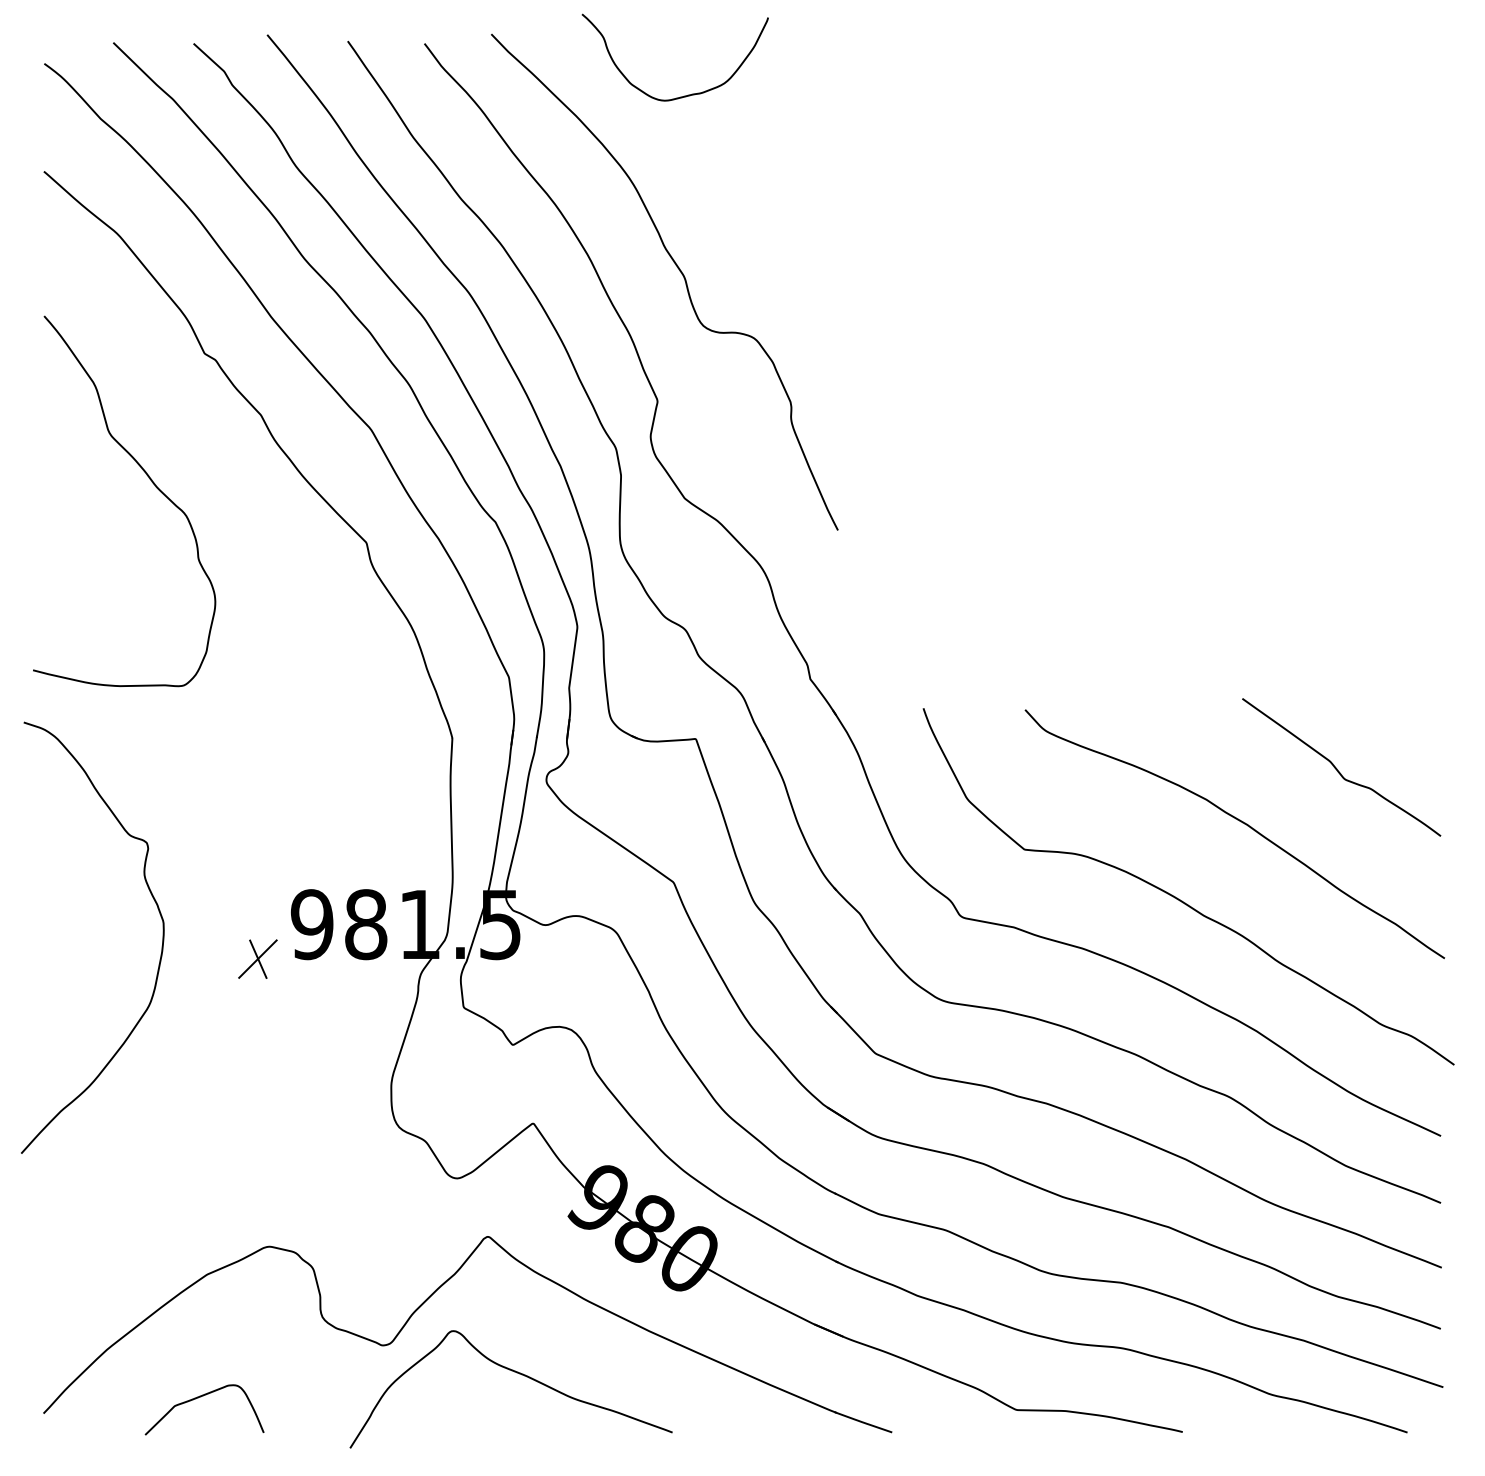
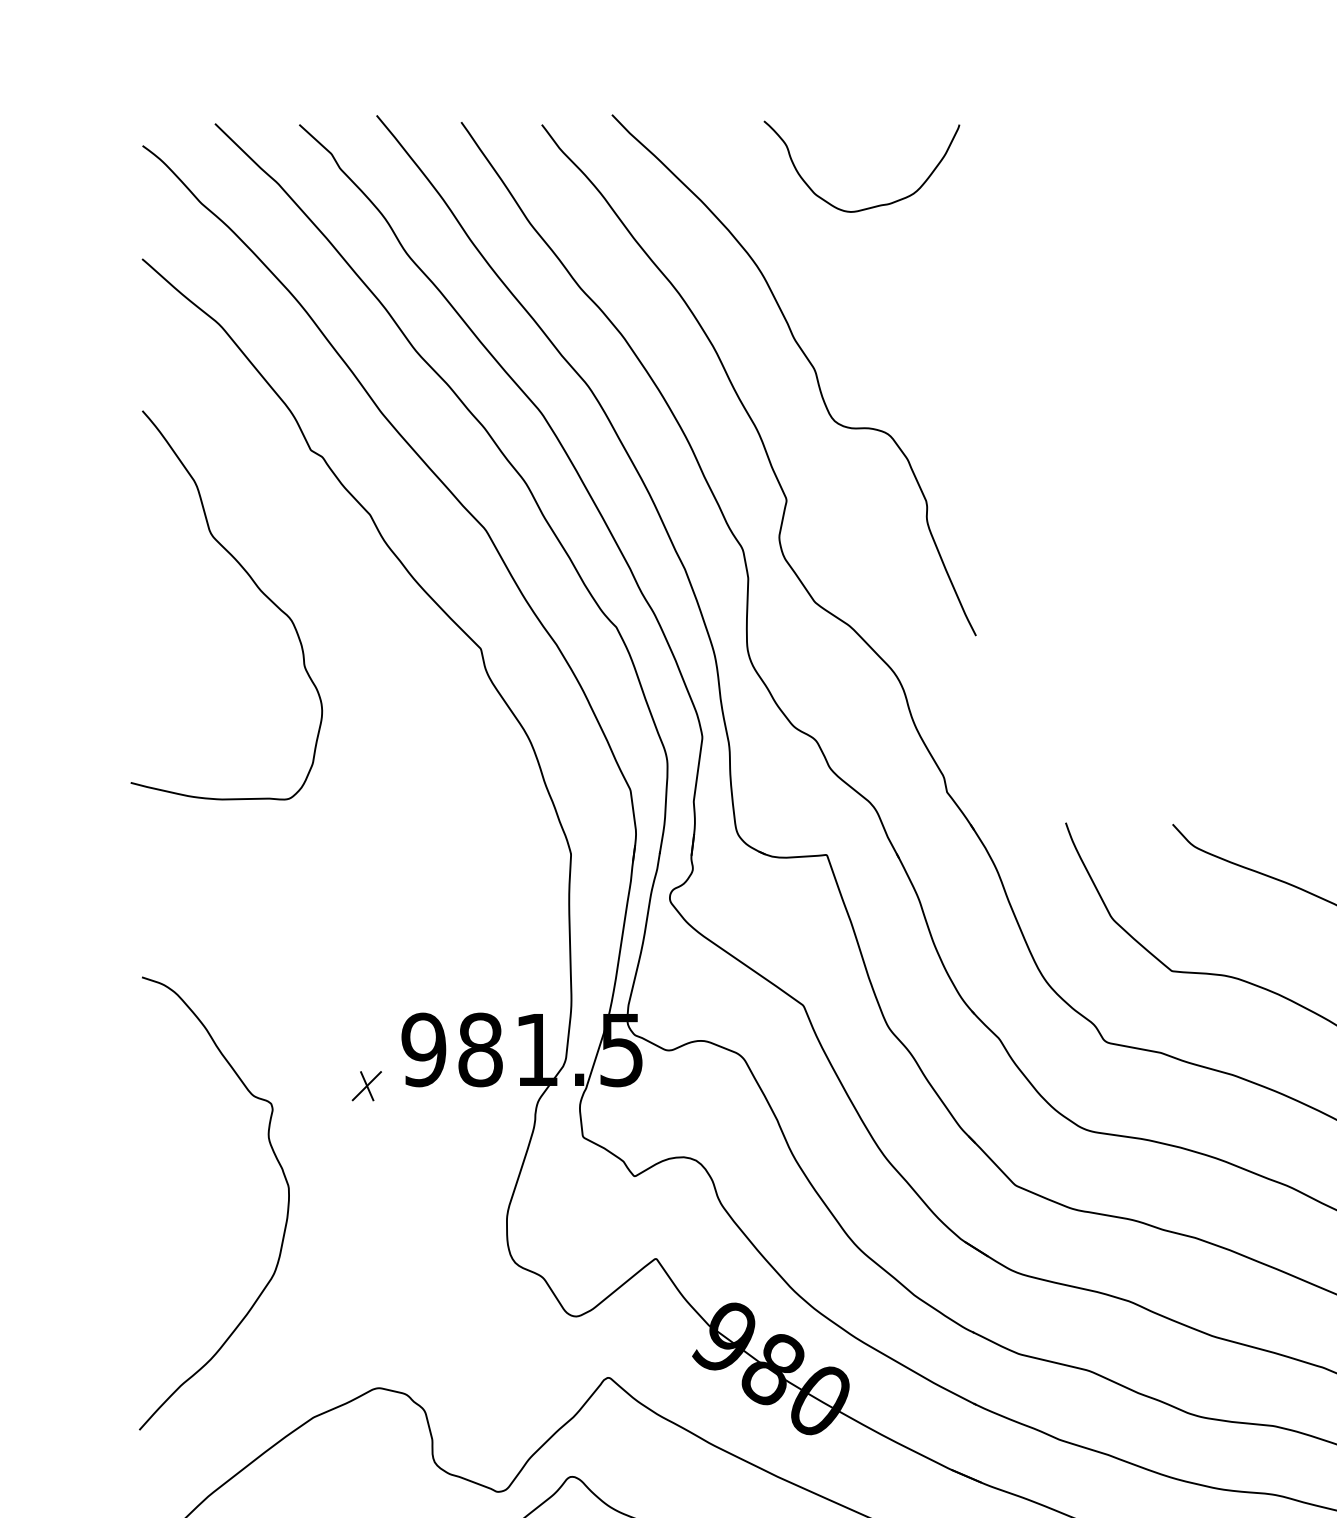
curve: (684, 95) -> (871, 206), moved
curve: (161, 946) -> (286, 1212), moved
part: (257, 958) -> (366, 1085), size x0.71

